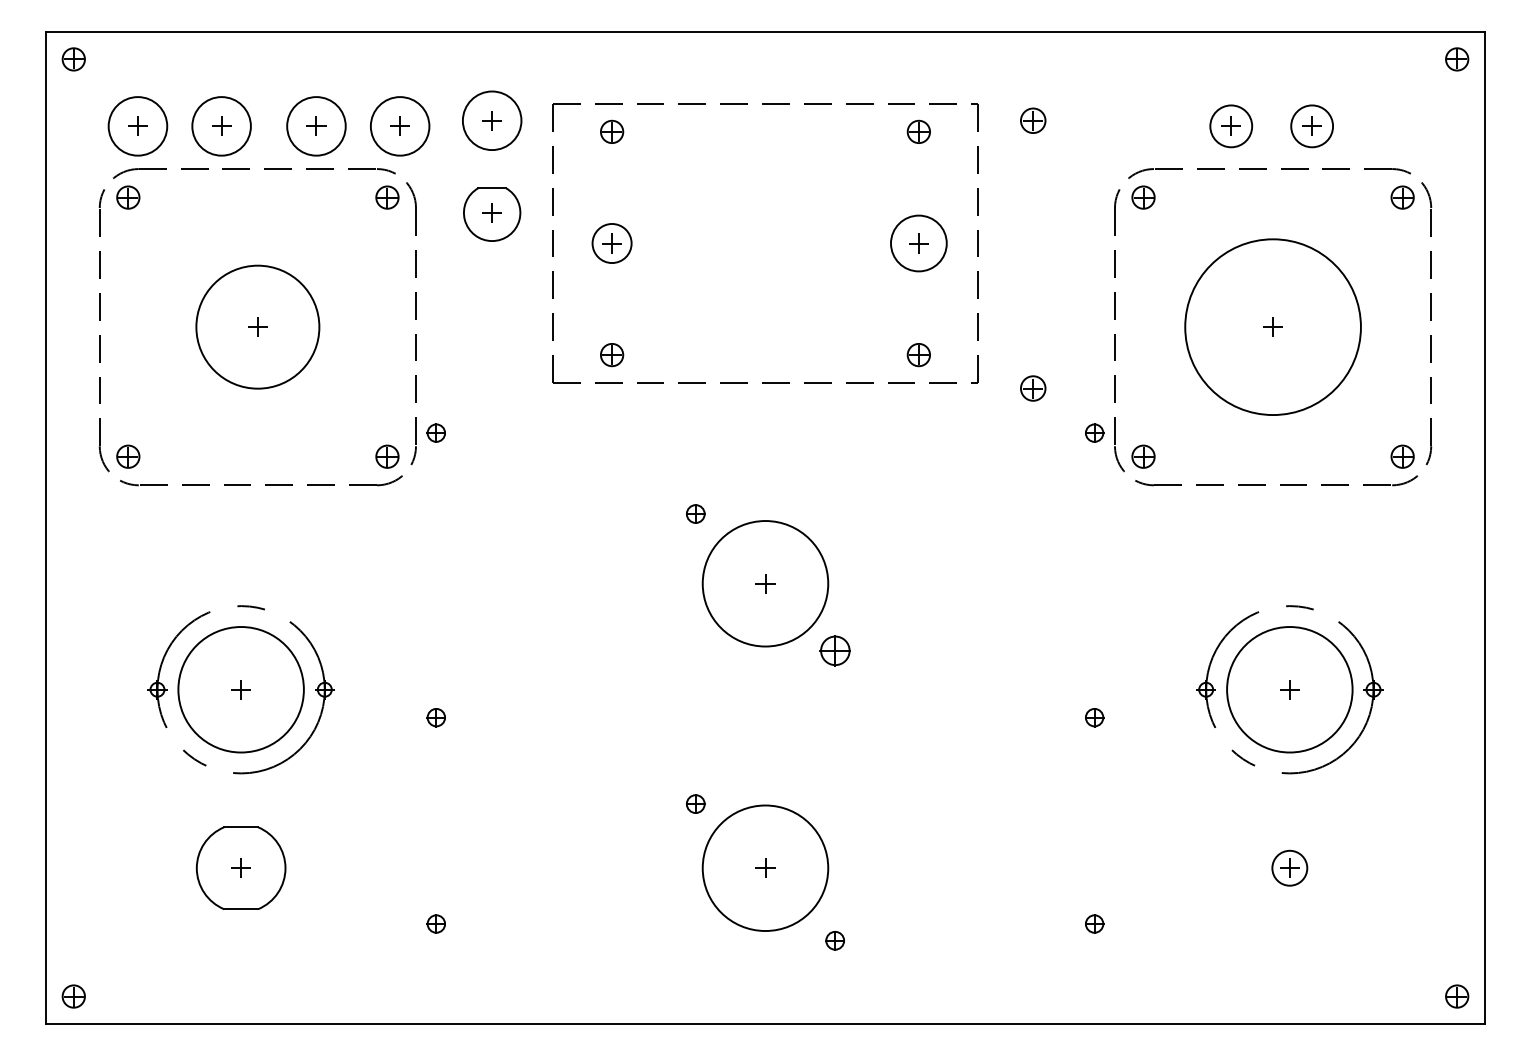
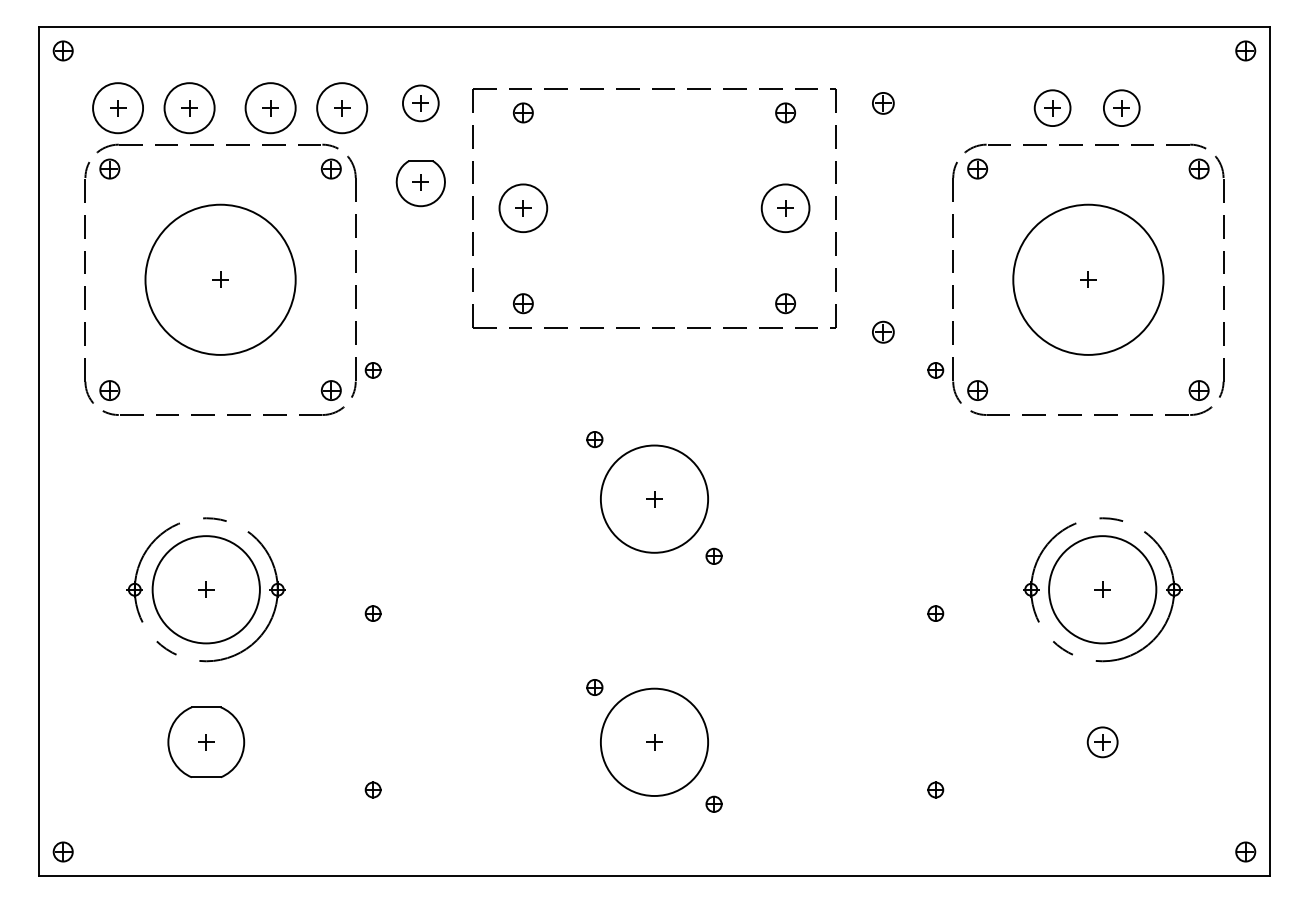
circle: (492, 120) -> (421, 103), size x0.71
circle: (611, 243) -> (522, 208), size x1.43
circle: (257, 327) -> (220, 280), size x1.43
part: (834, 650) -> (713, 556), size x0.62

